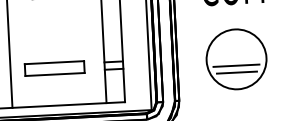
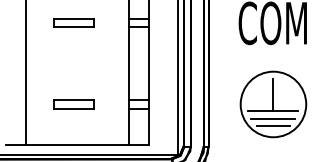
line: (236, 50) -> (273, 94), added
part: (54, 68) -> (73, 104), size x0.62
line: (237, 78) -> (273, 125), added

